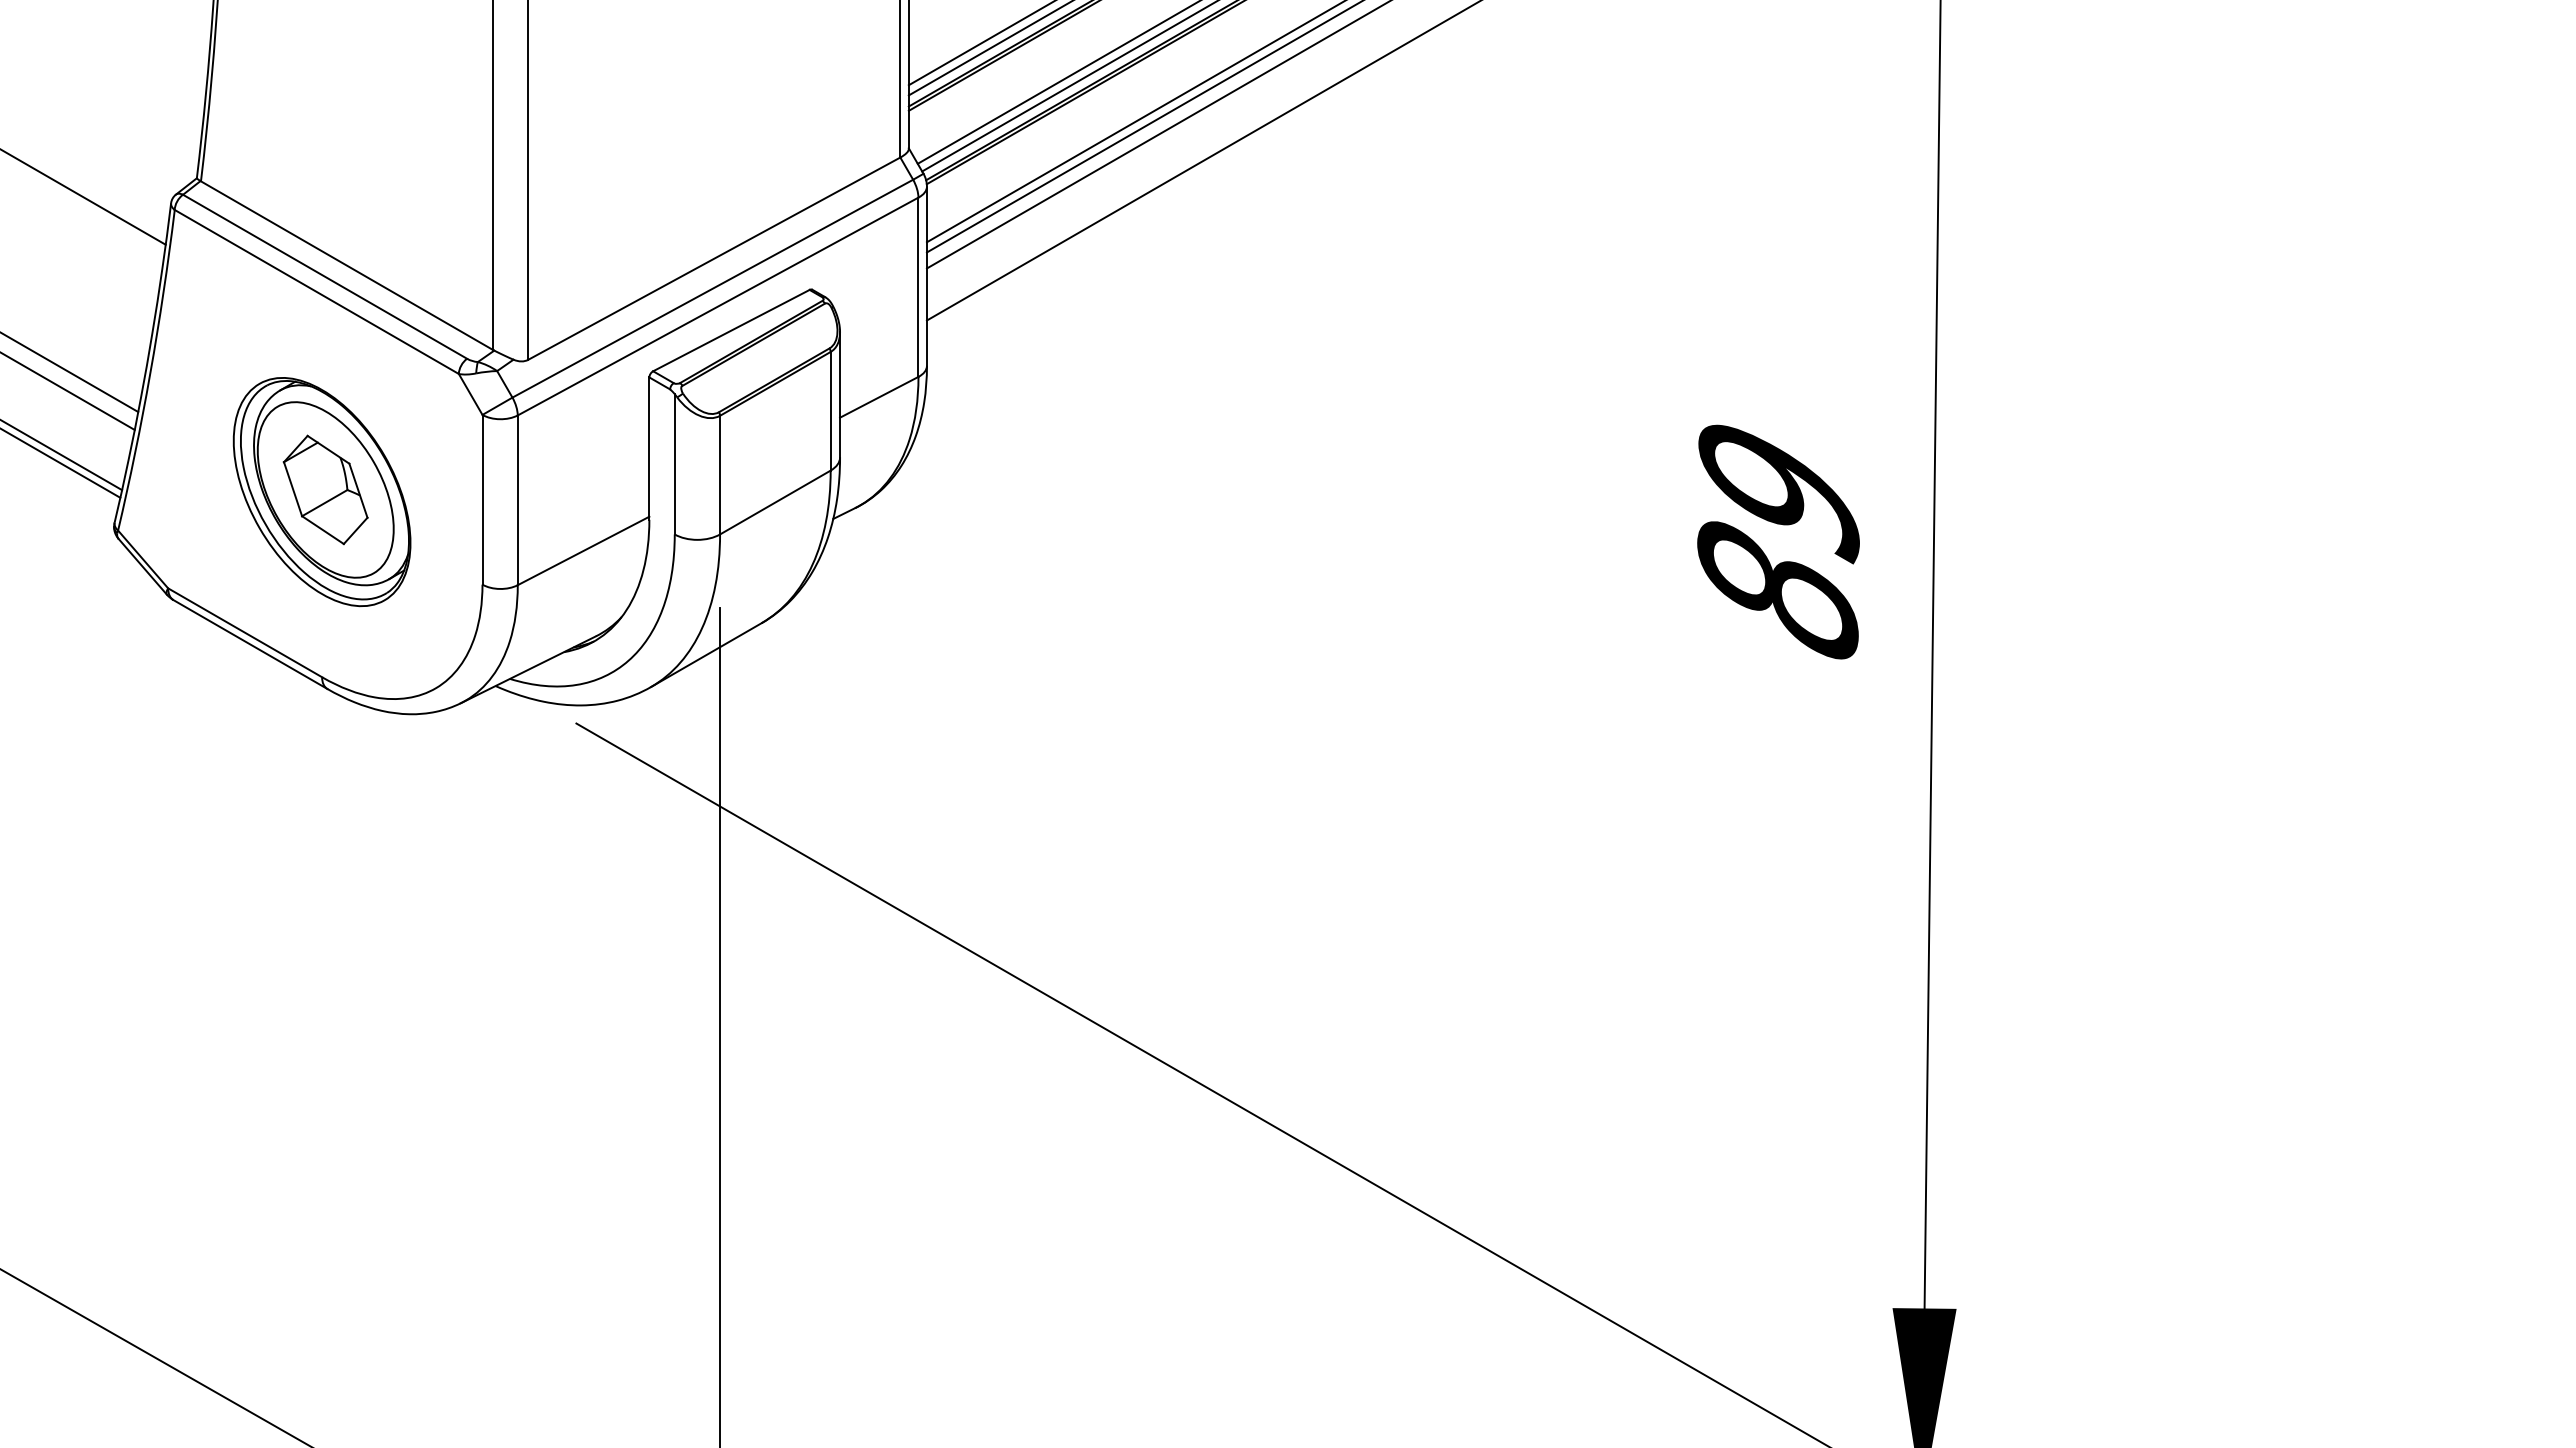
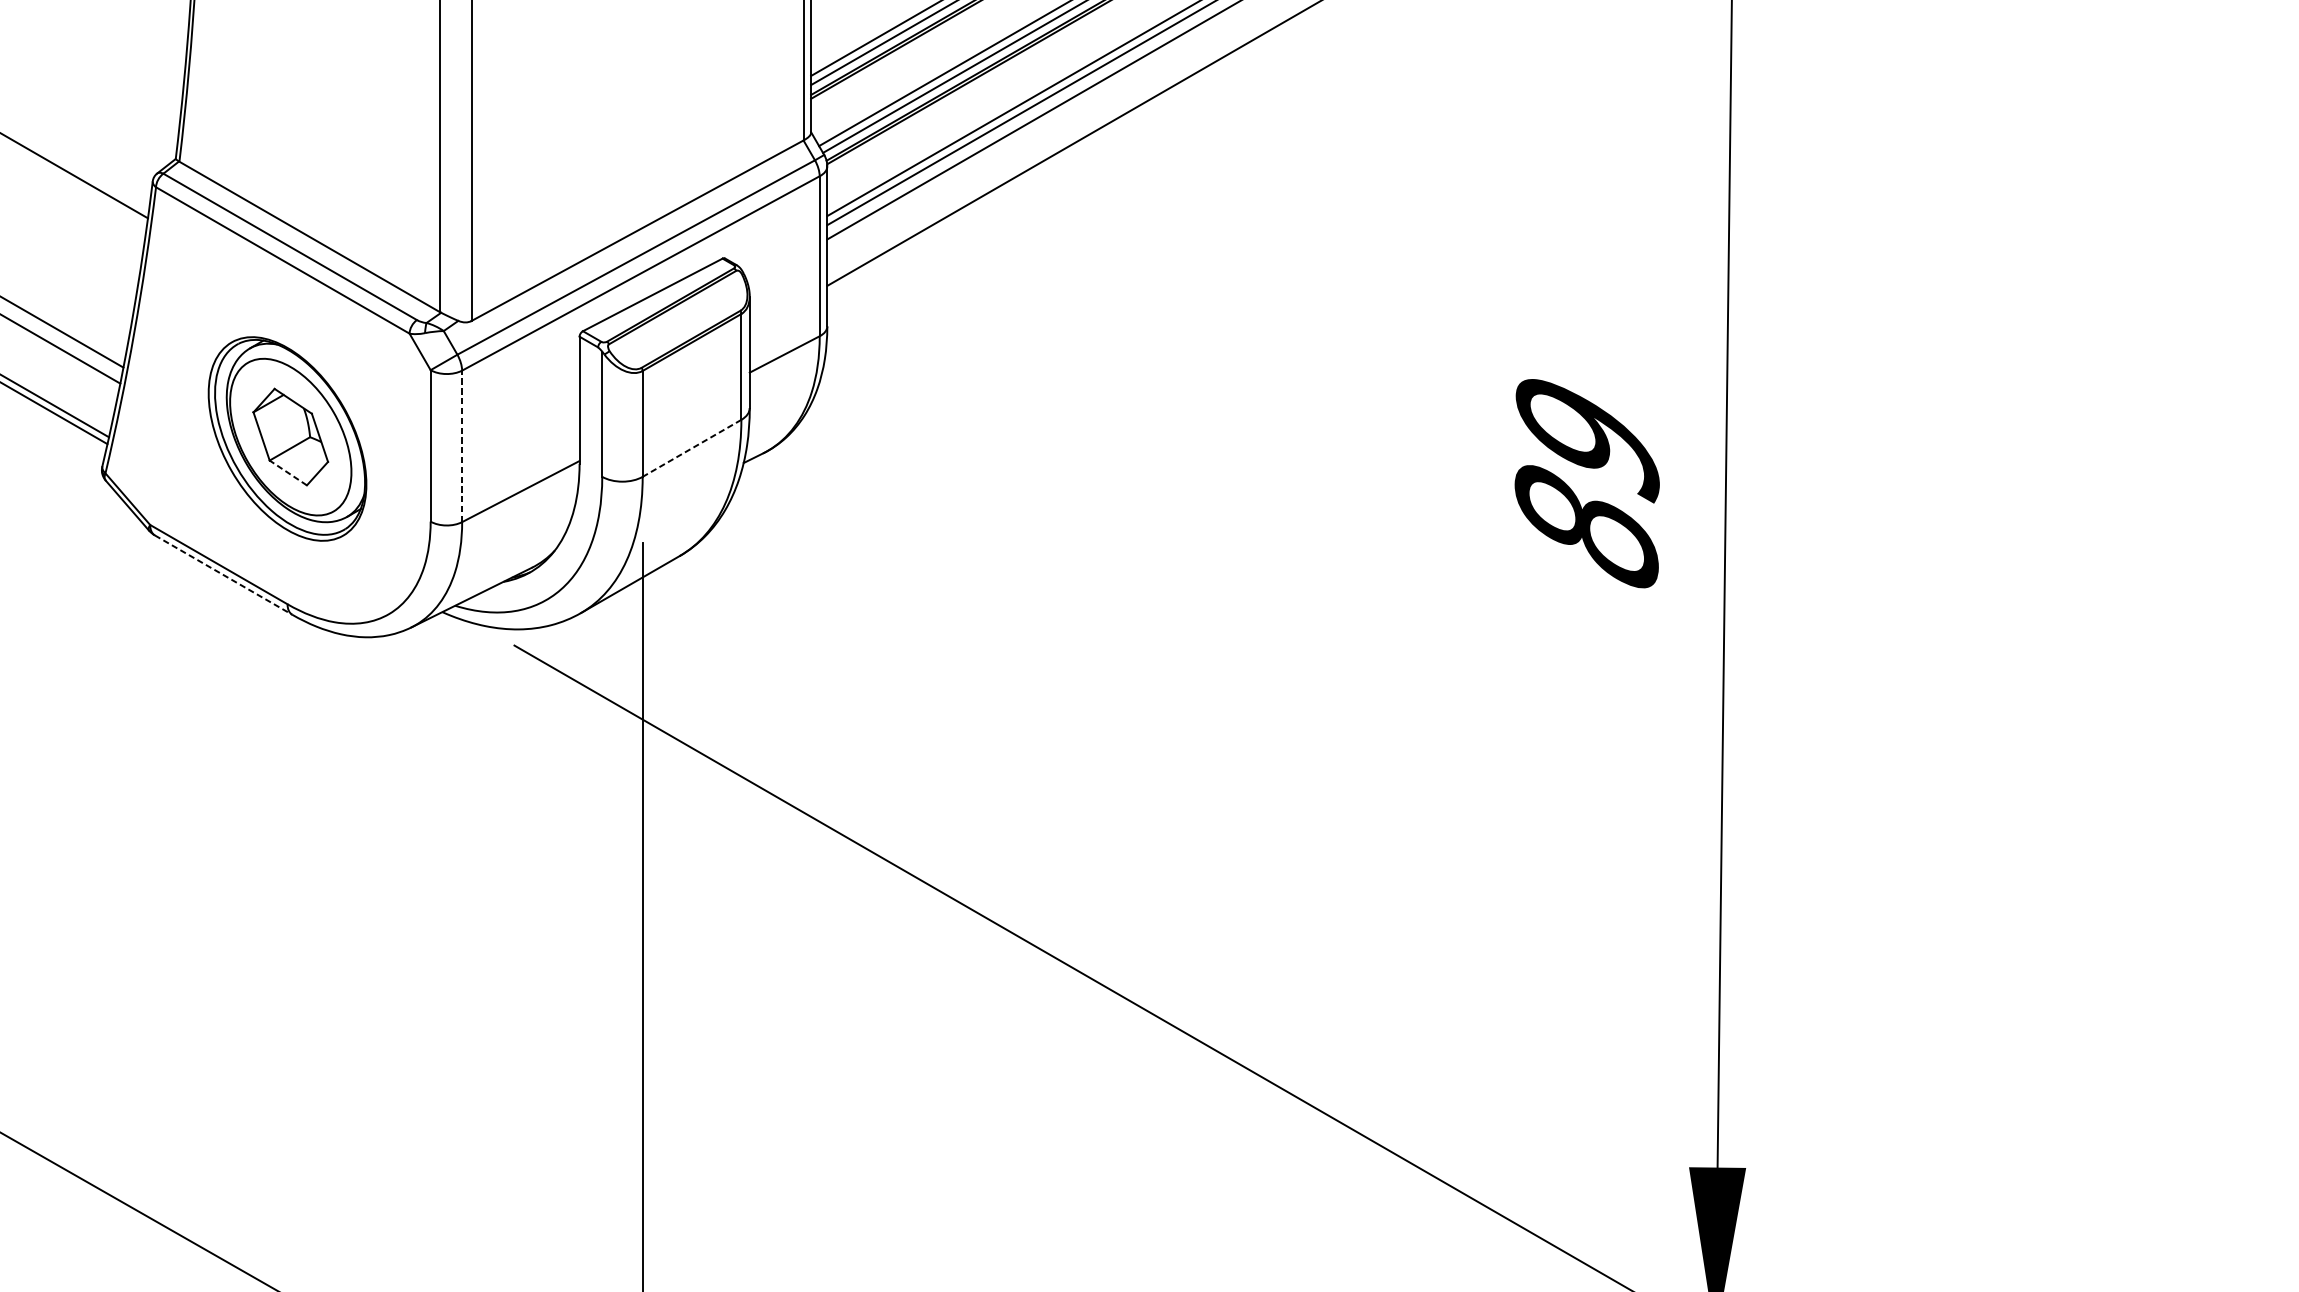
line: (517, 500) -> (461, 446), solid -> dashed
line: (775, 502) -> (692, 448), solid -> dashed
line: (322, 529) -> (287, 472), solid -> dashed
line: (250, 644) -> (223, 575), solid -> dashed

